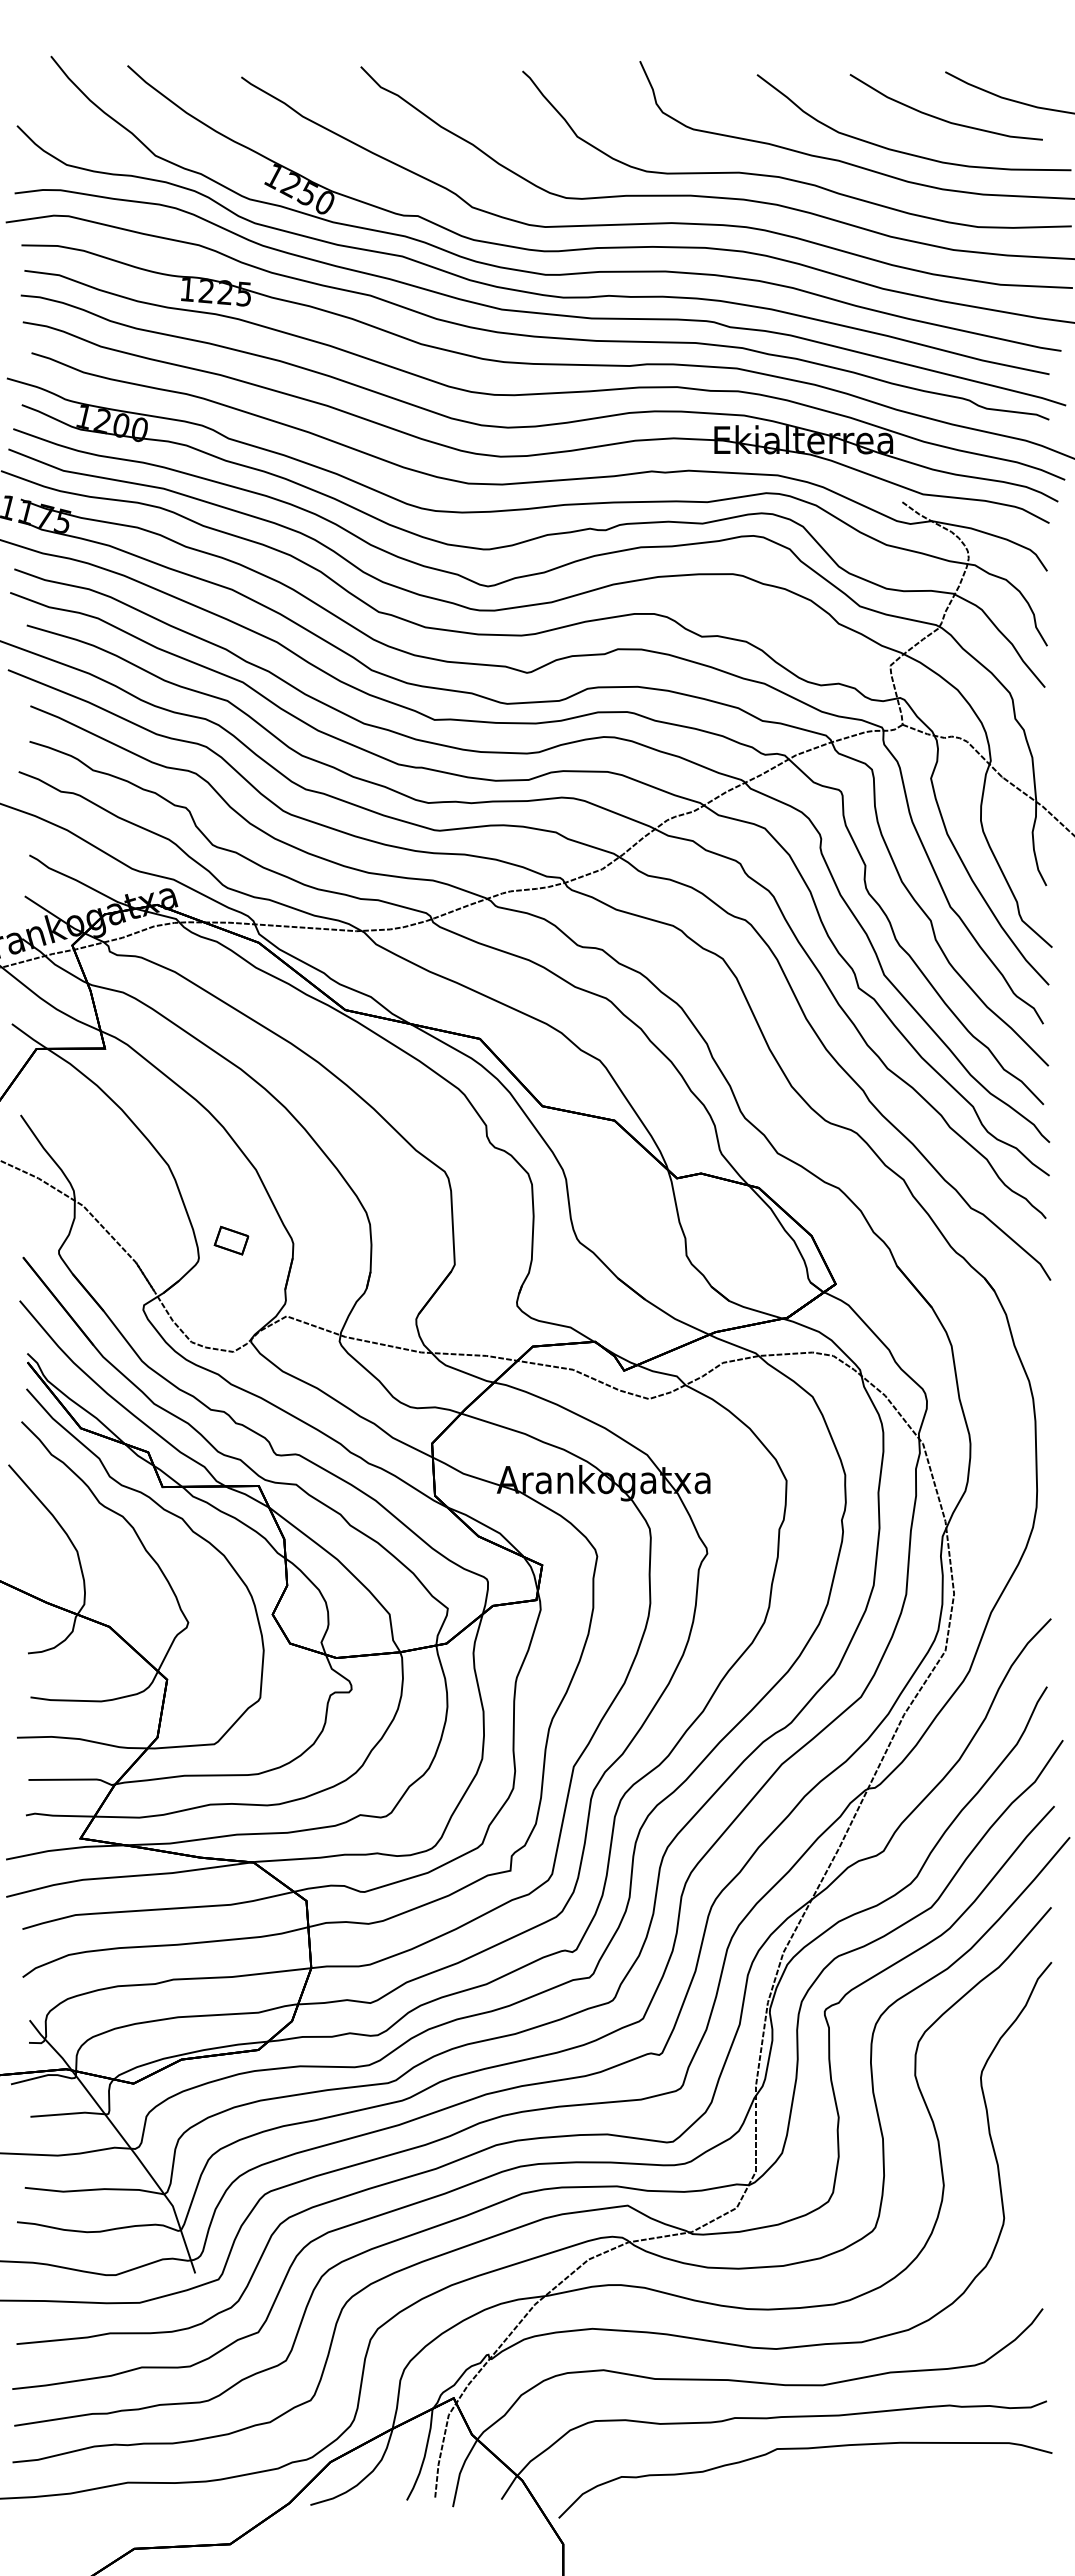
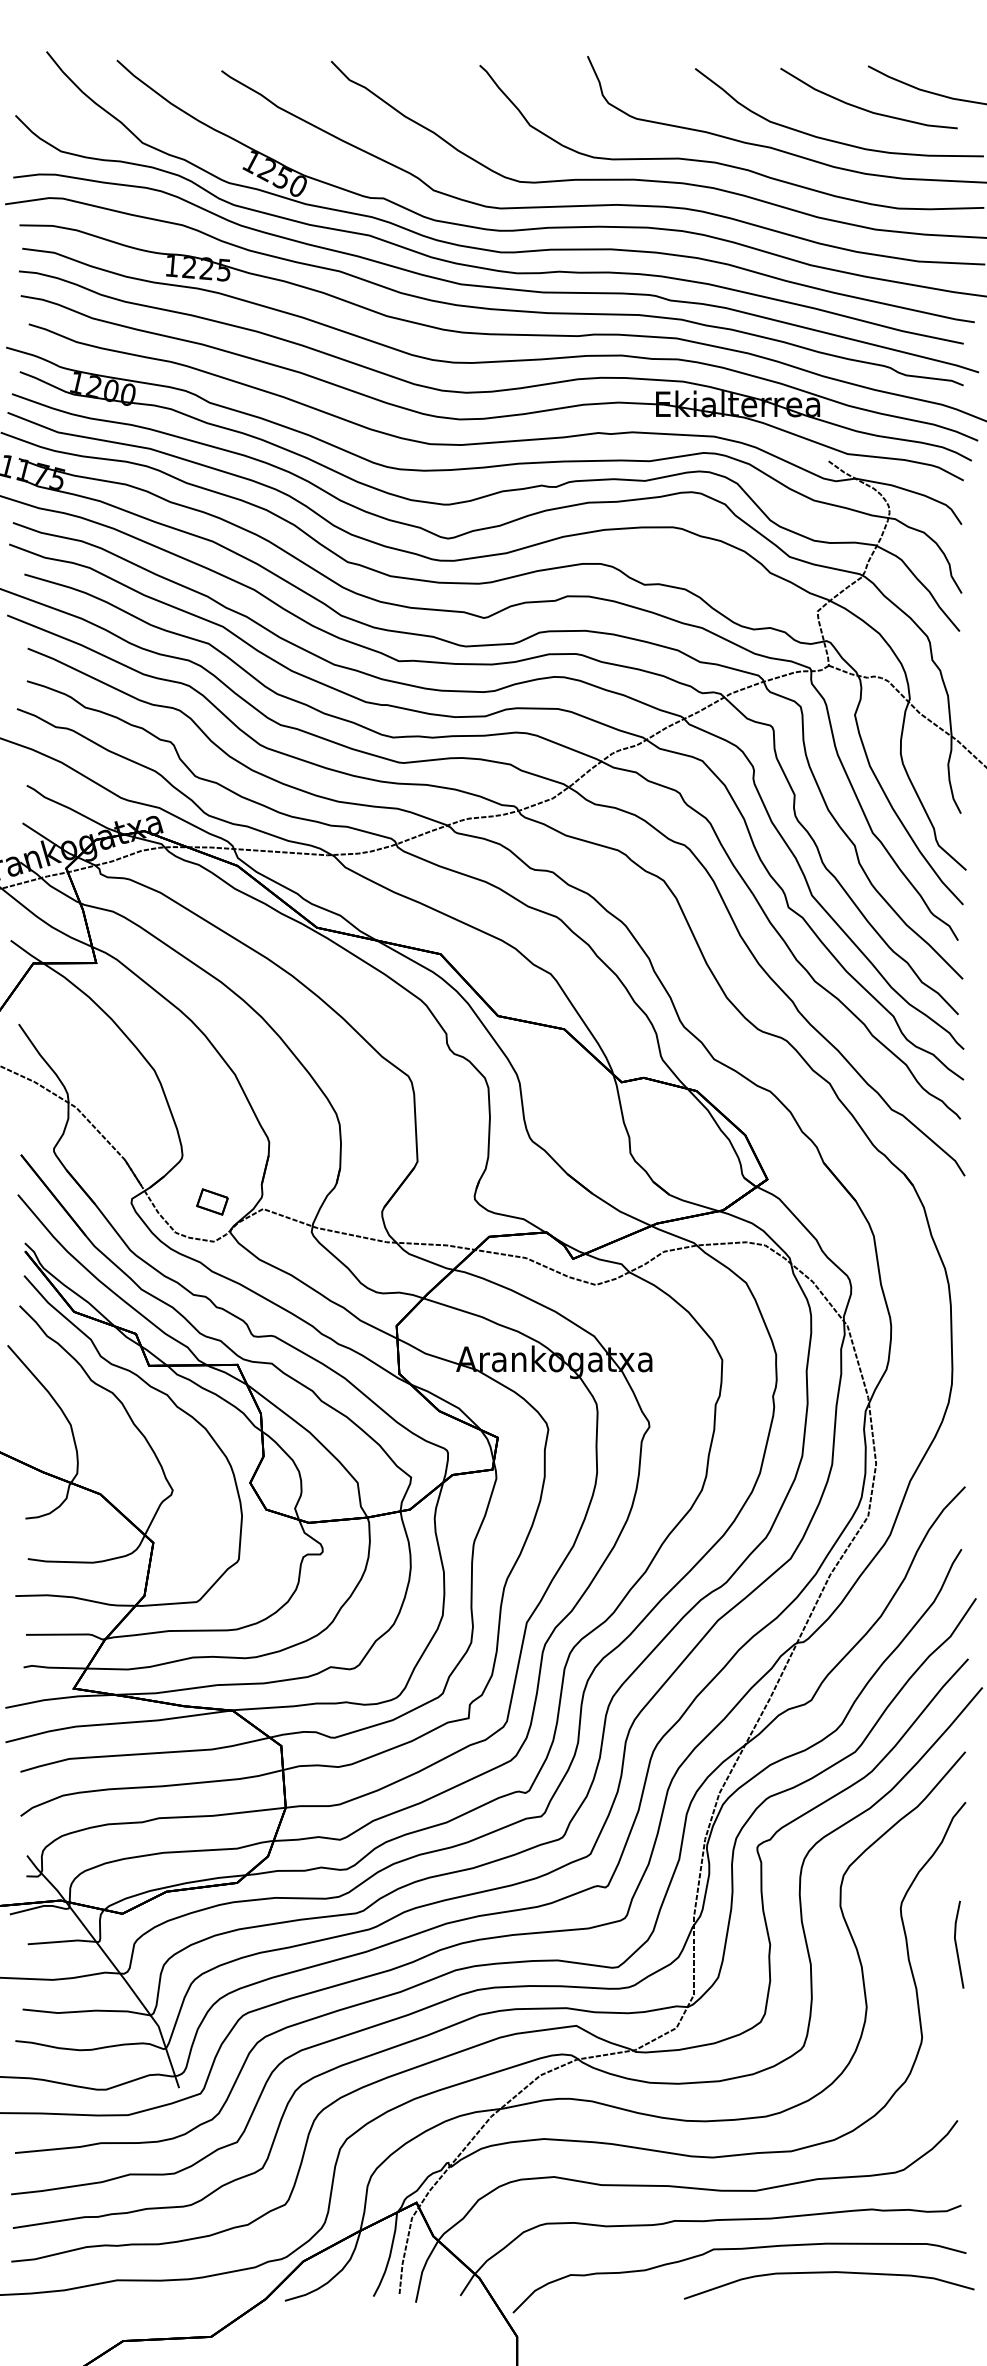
part: (231, 1240) -> (212, 1201), moved
line: (1042, 2118) -> (957, 1945), added
curve: (902, 2474) -> (828, 2272), added

